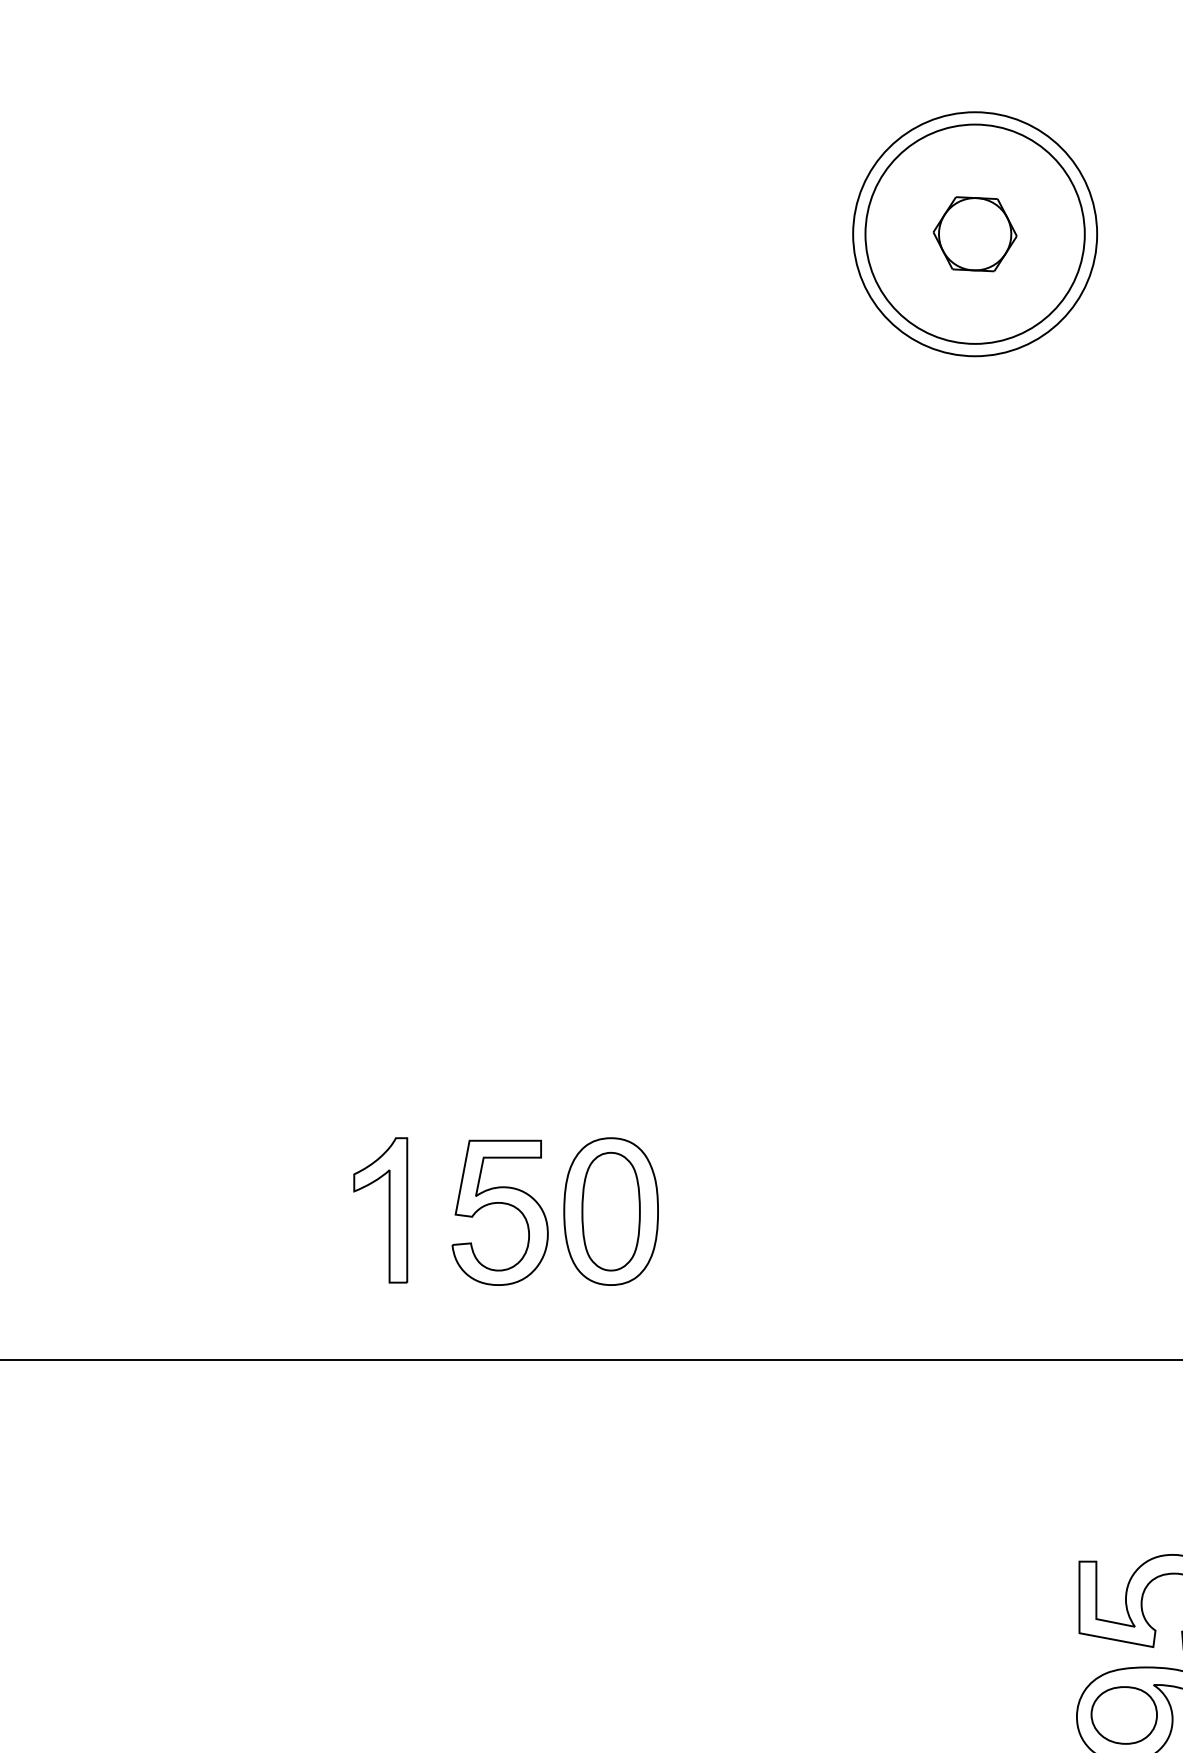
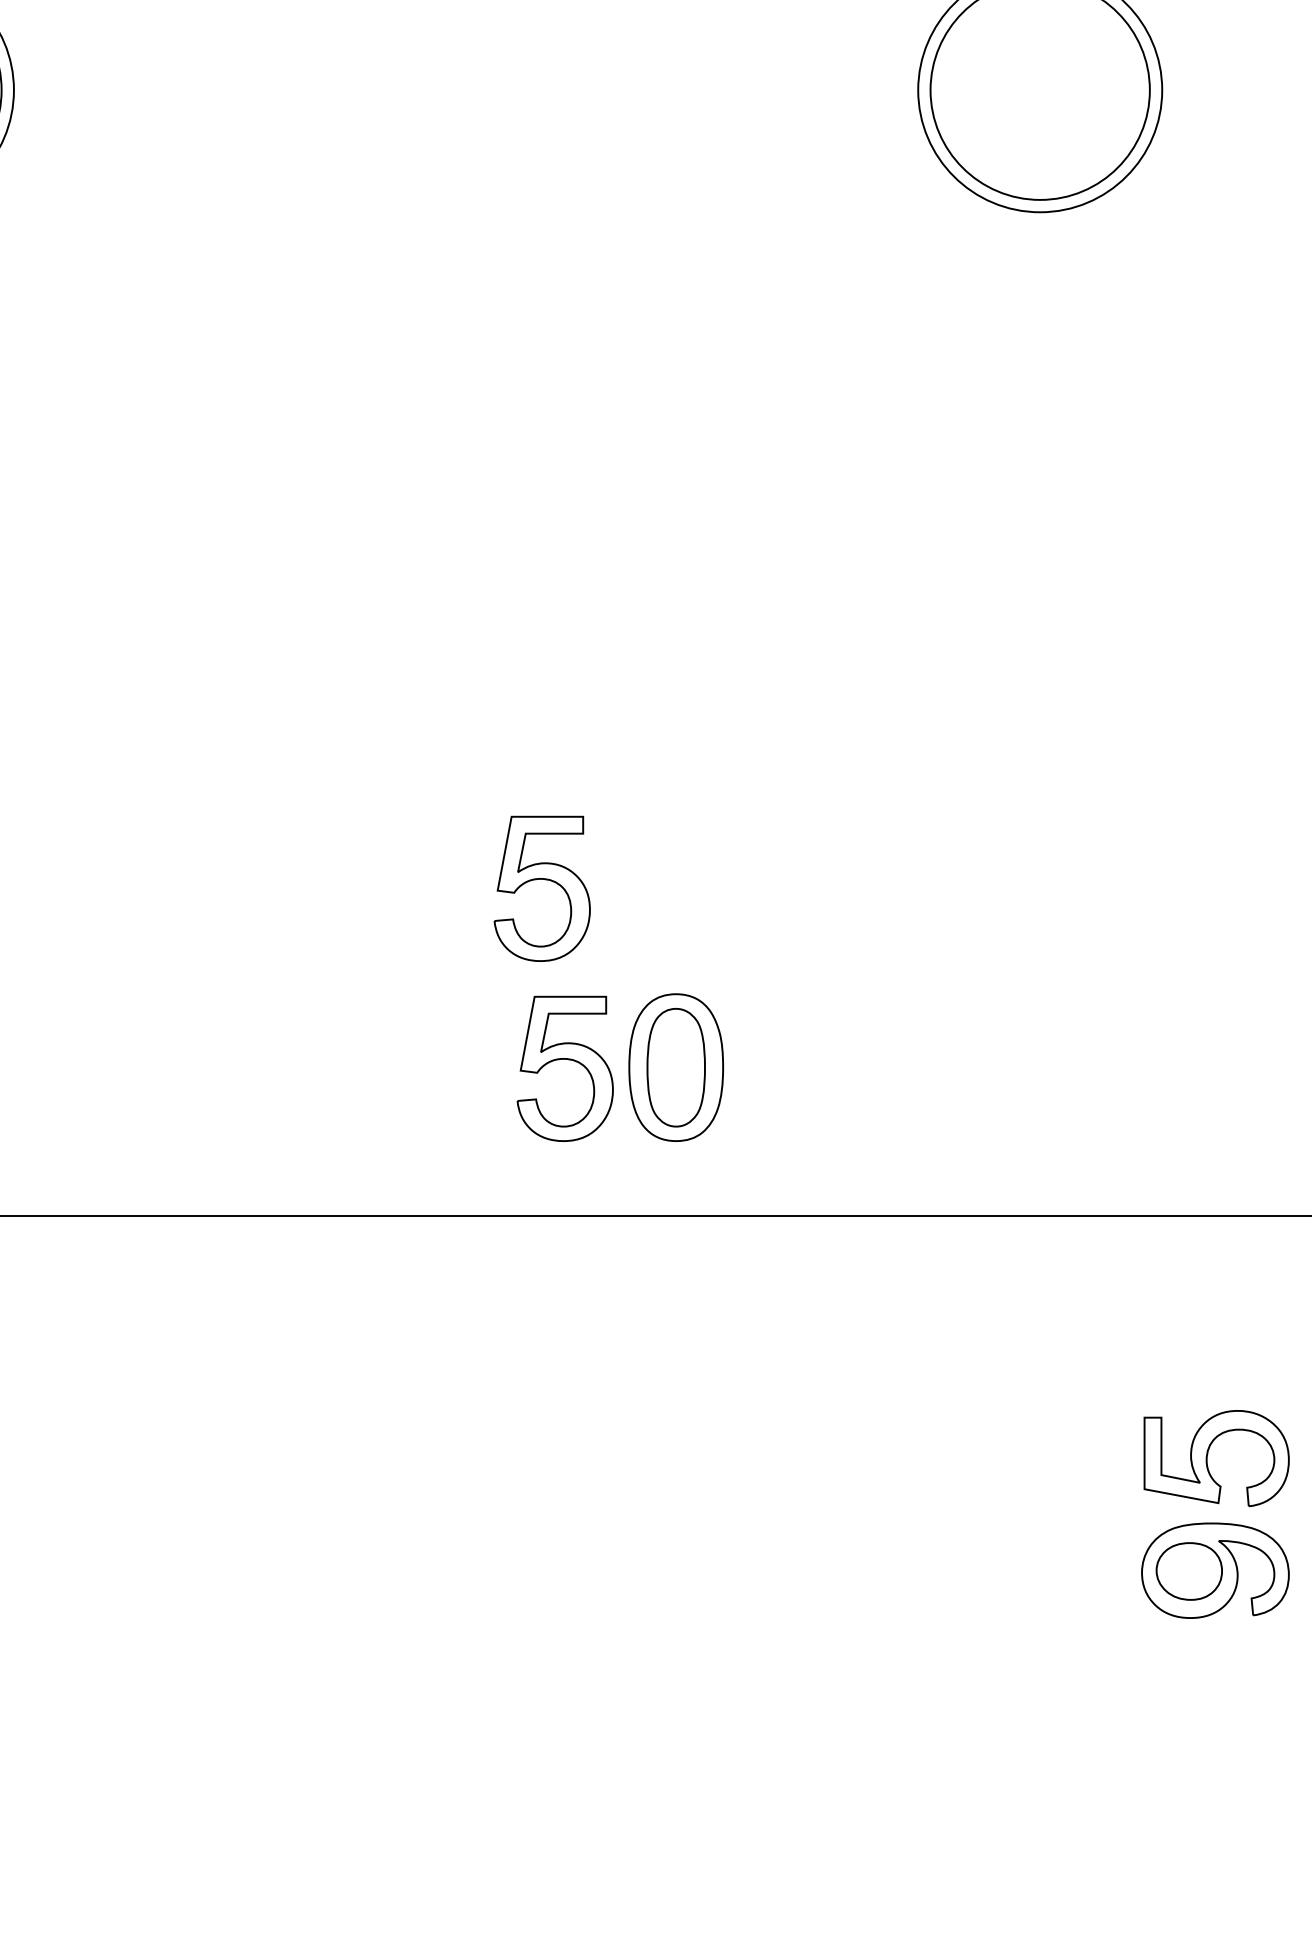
part: (975, 234) -> (1040, 90), removed
part: (480, 1024) -> (545, 880), added
part: (388, 1210) -> (453, 1066), removed

